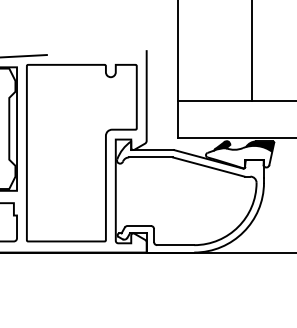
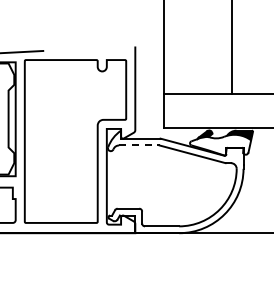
line: (151, 157) -> (139, 145), solid -> dashed

